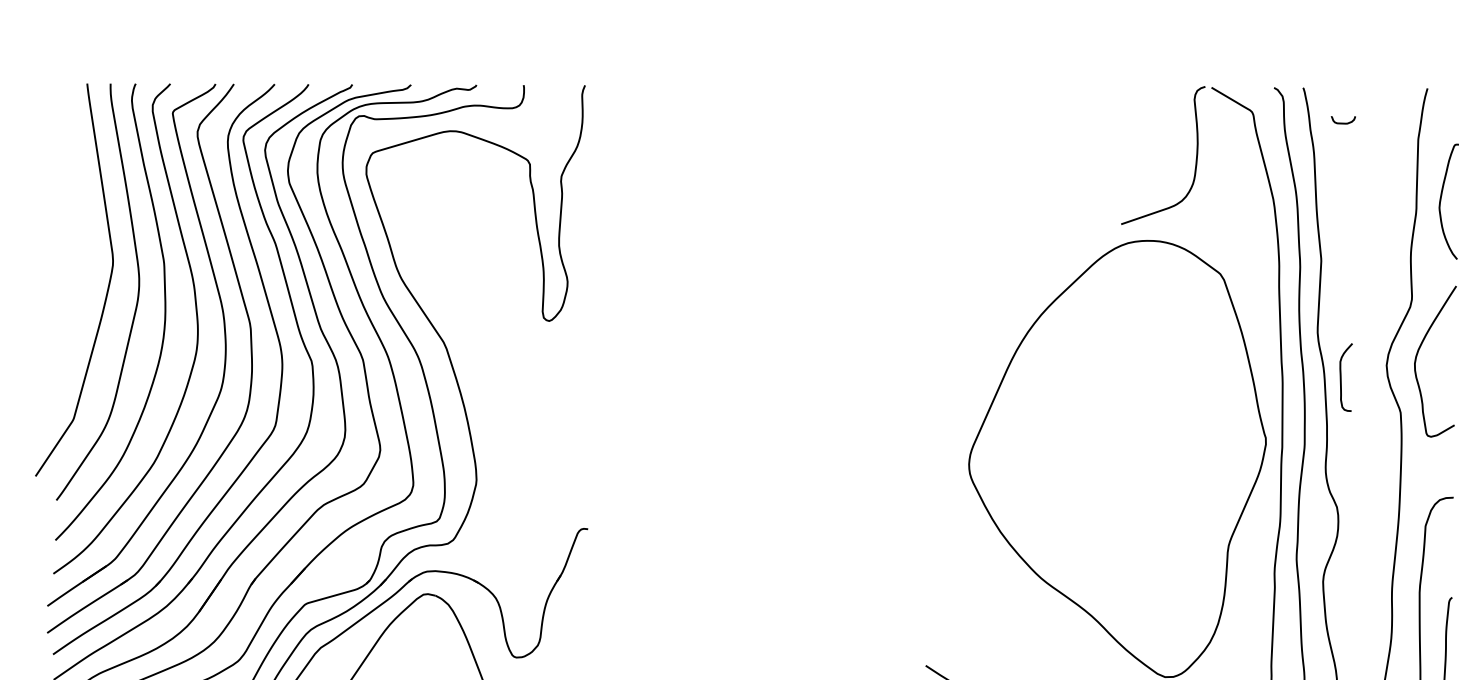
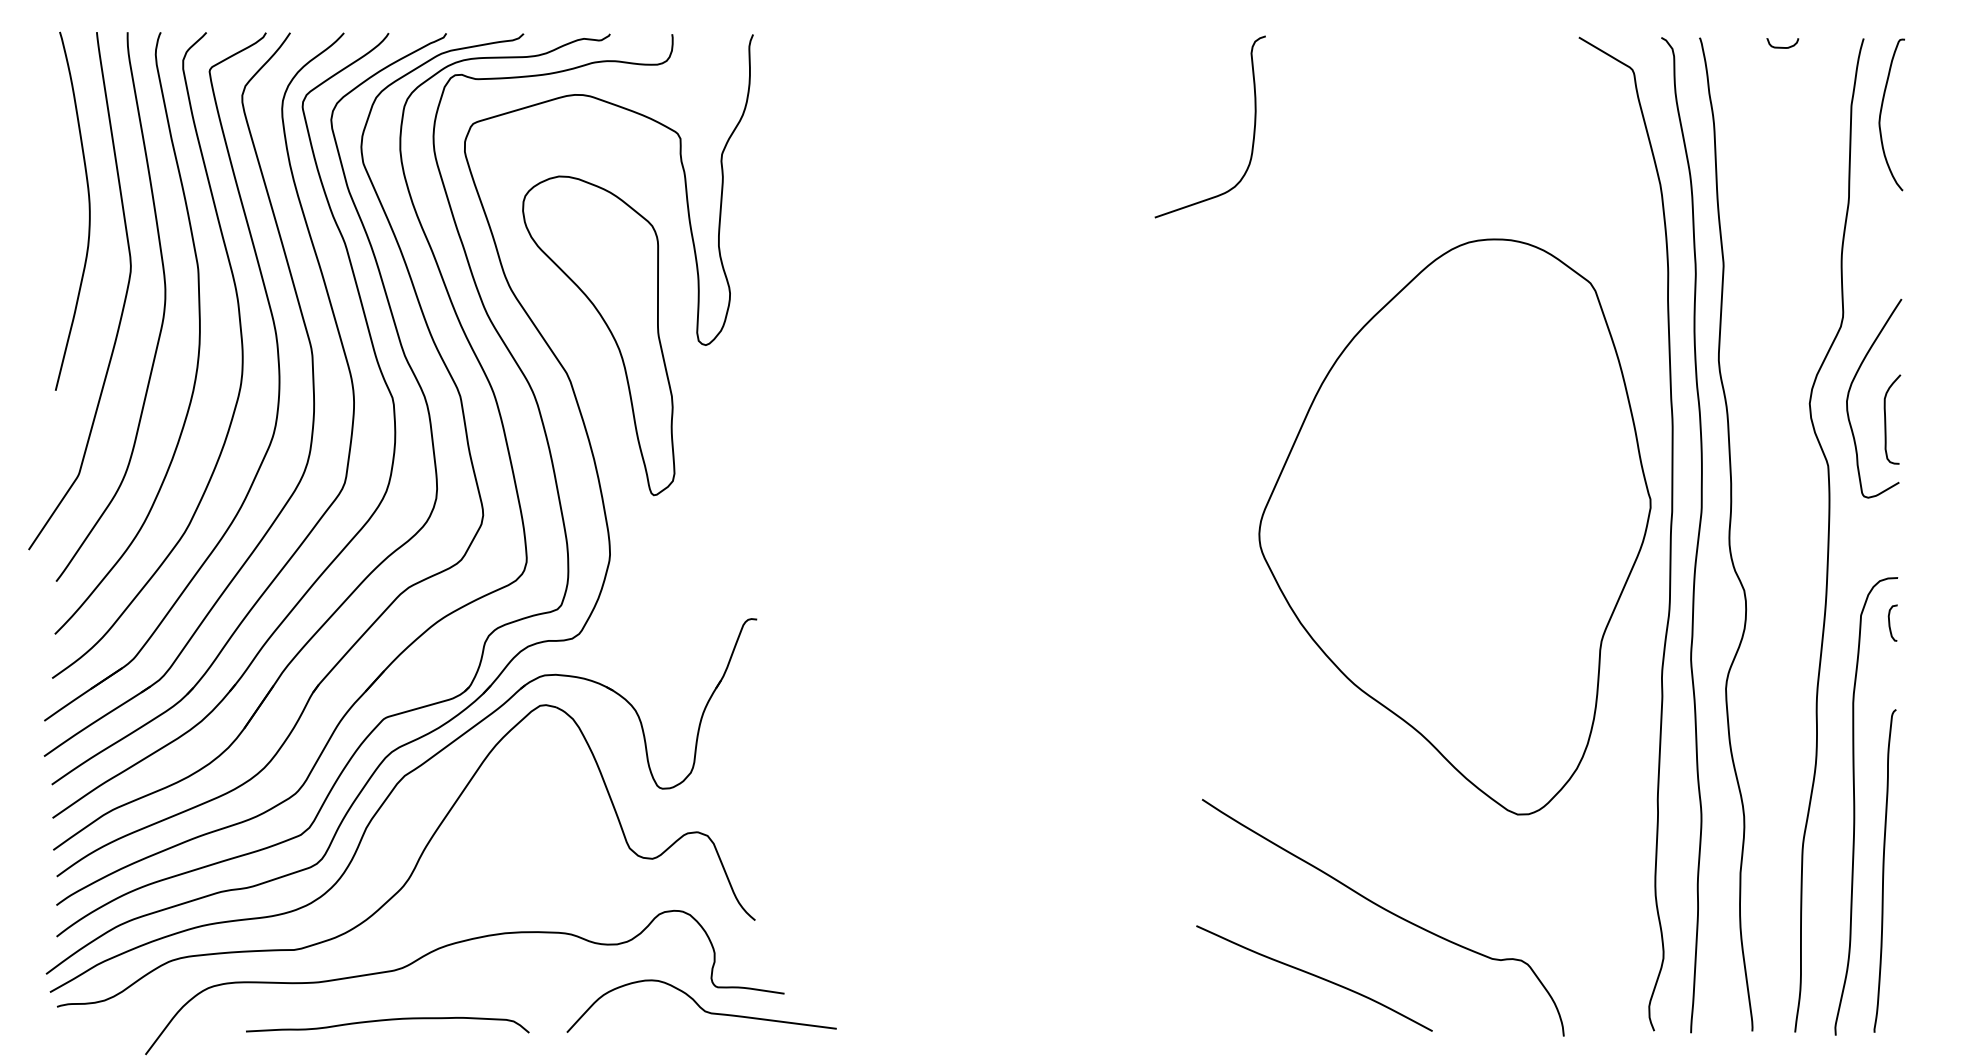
curve: (1342, 122) -> (1781, 46), moved
curve: (1196, 156) -> (1253, 128), moved
curve: (1441, 201) -> (1881, 114), moved
curve: (80, 218) -> (88, 210), added
part: (475, 309) -> (608, 330), added
curve: (1341, 377) -> (1886, 419), moved
curve: (1447, 531) -> (1890, 622), added

